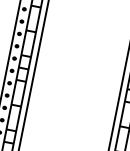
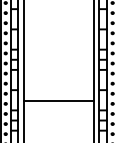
line: (67, 128) -> (58, 100), added

